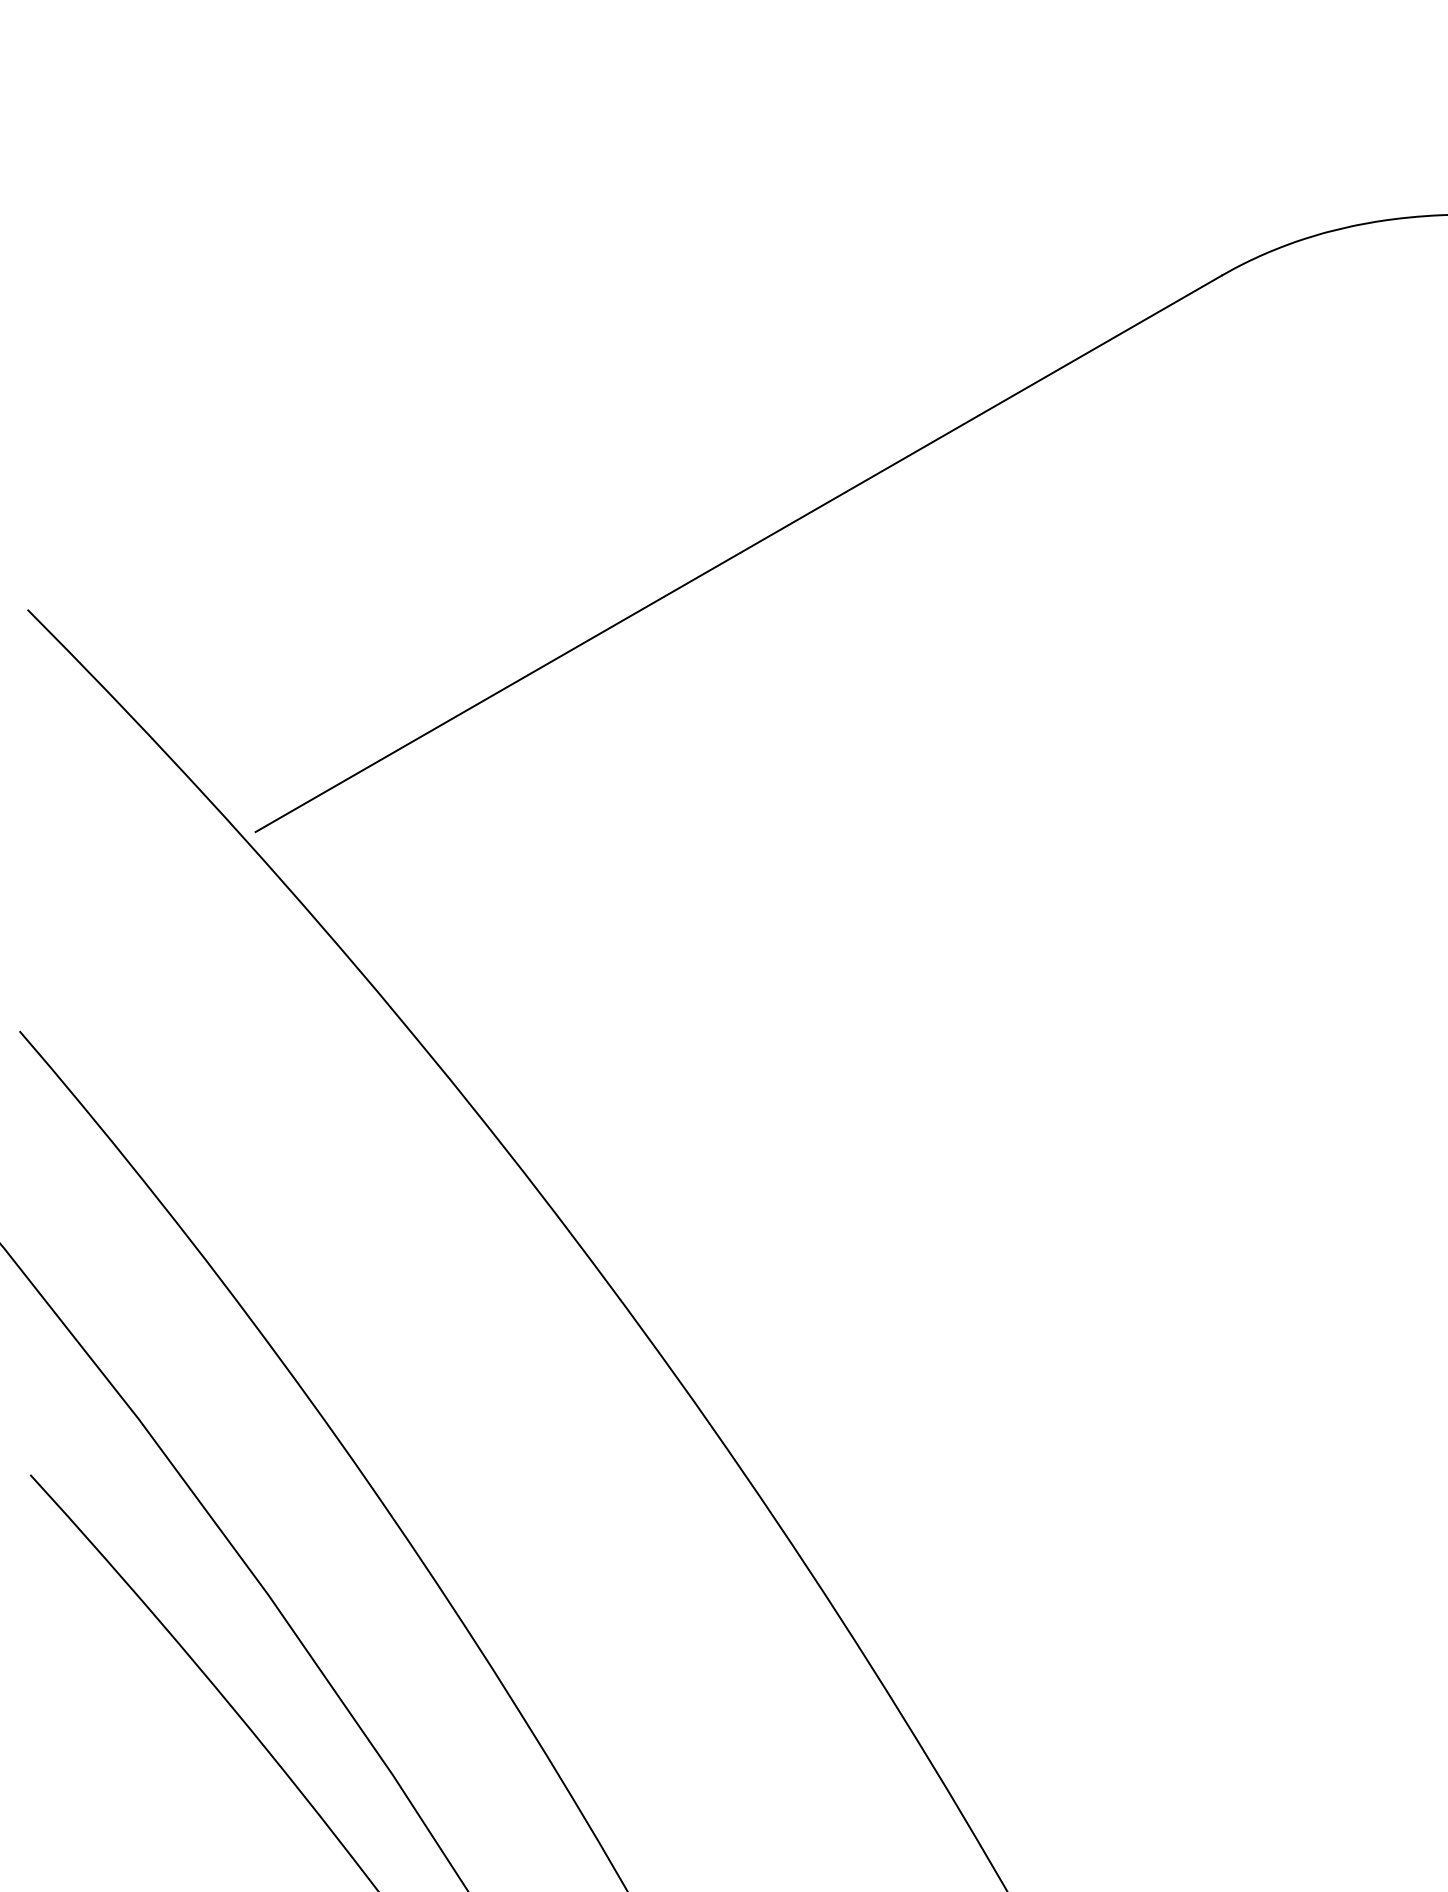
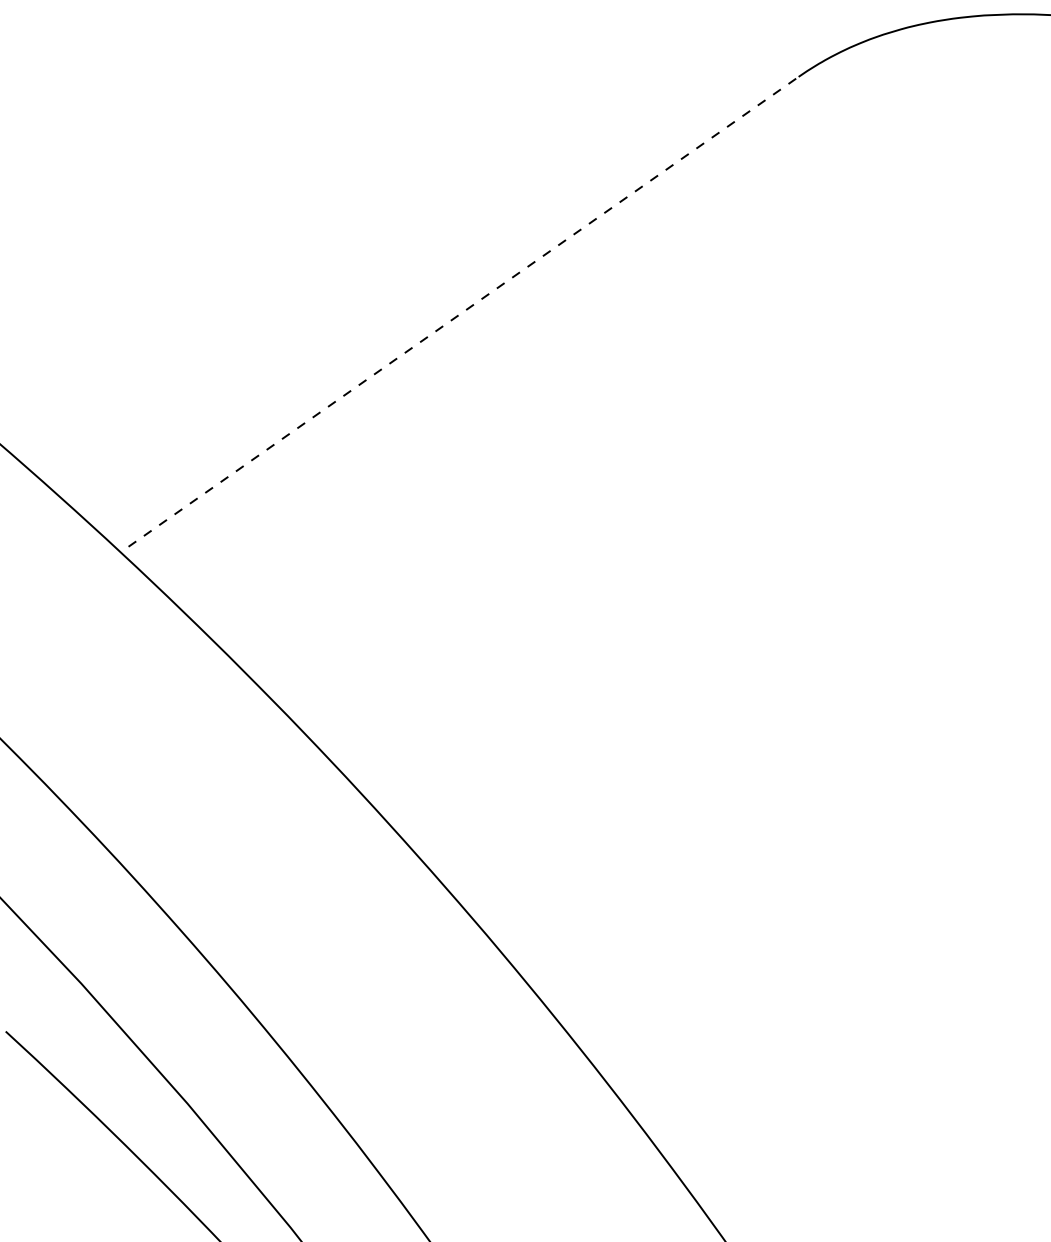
line: (739, 553) -> (464, 311), solid -> dashed

